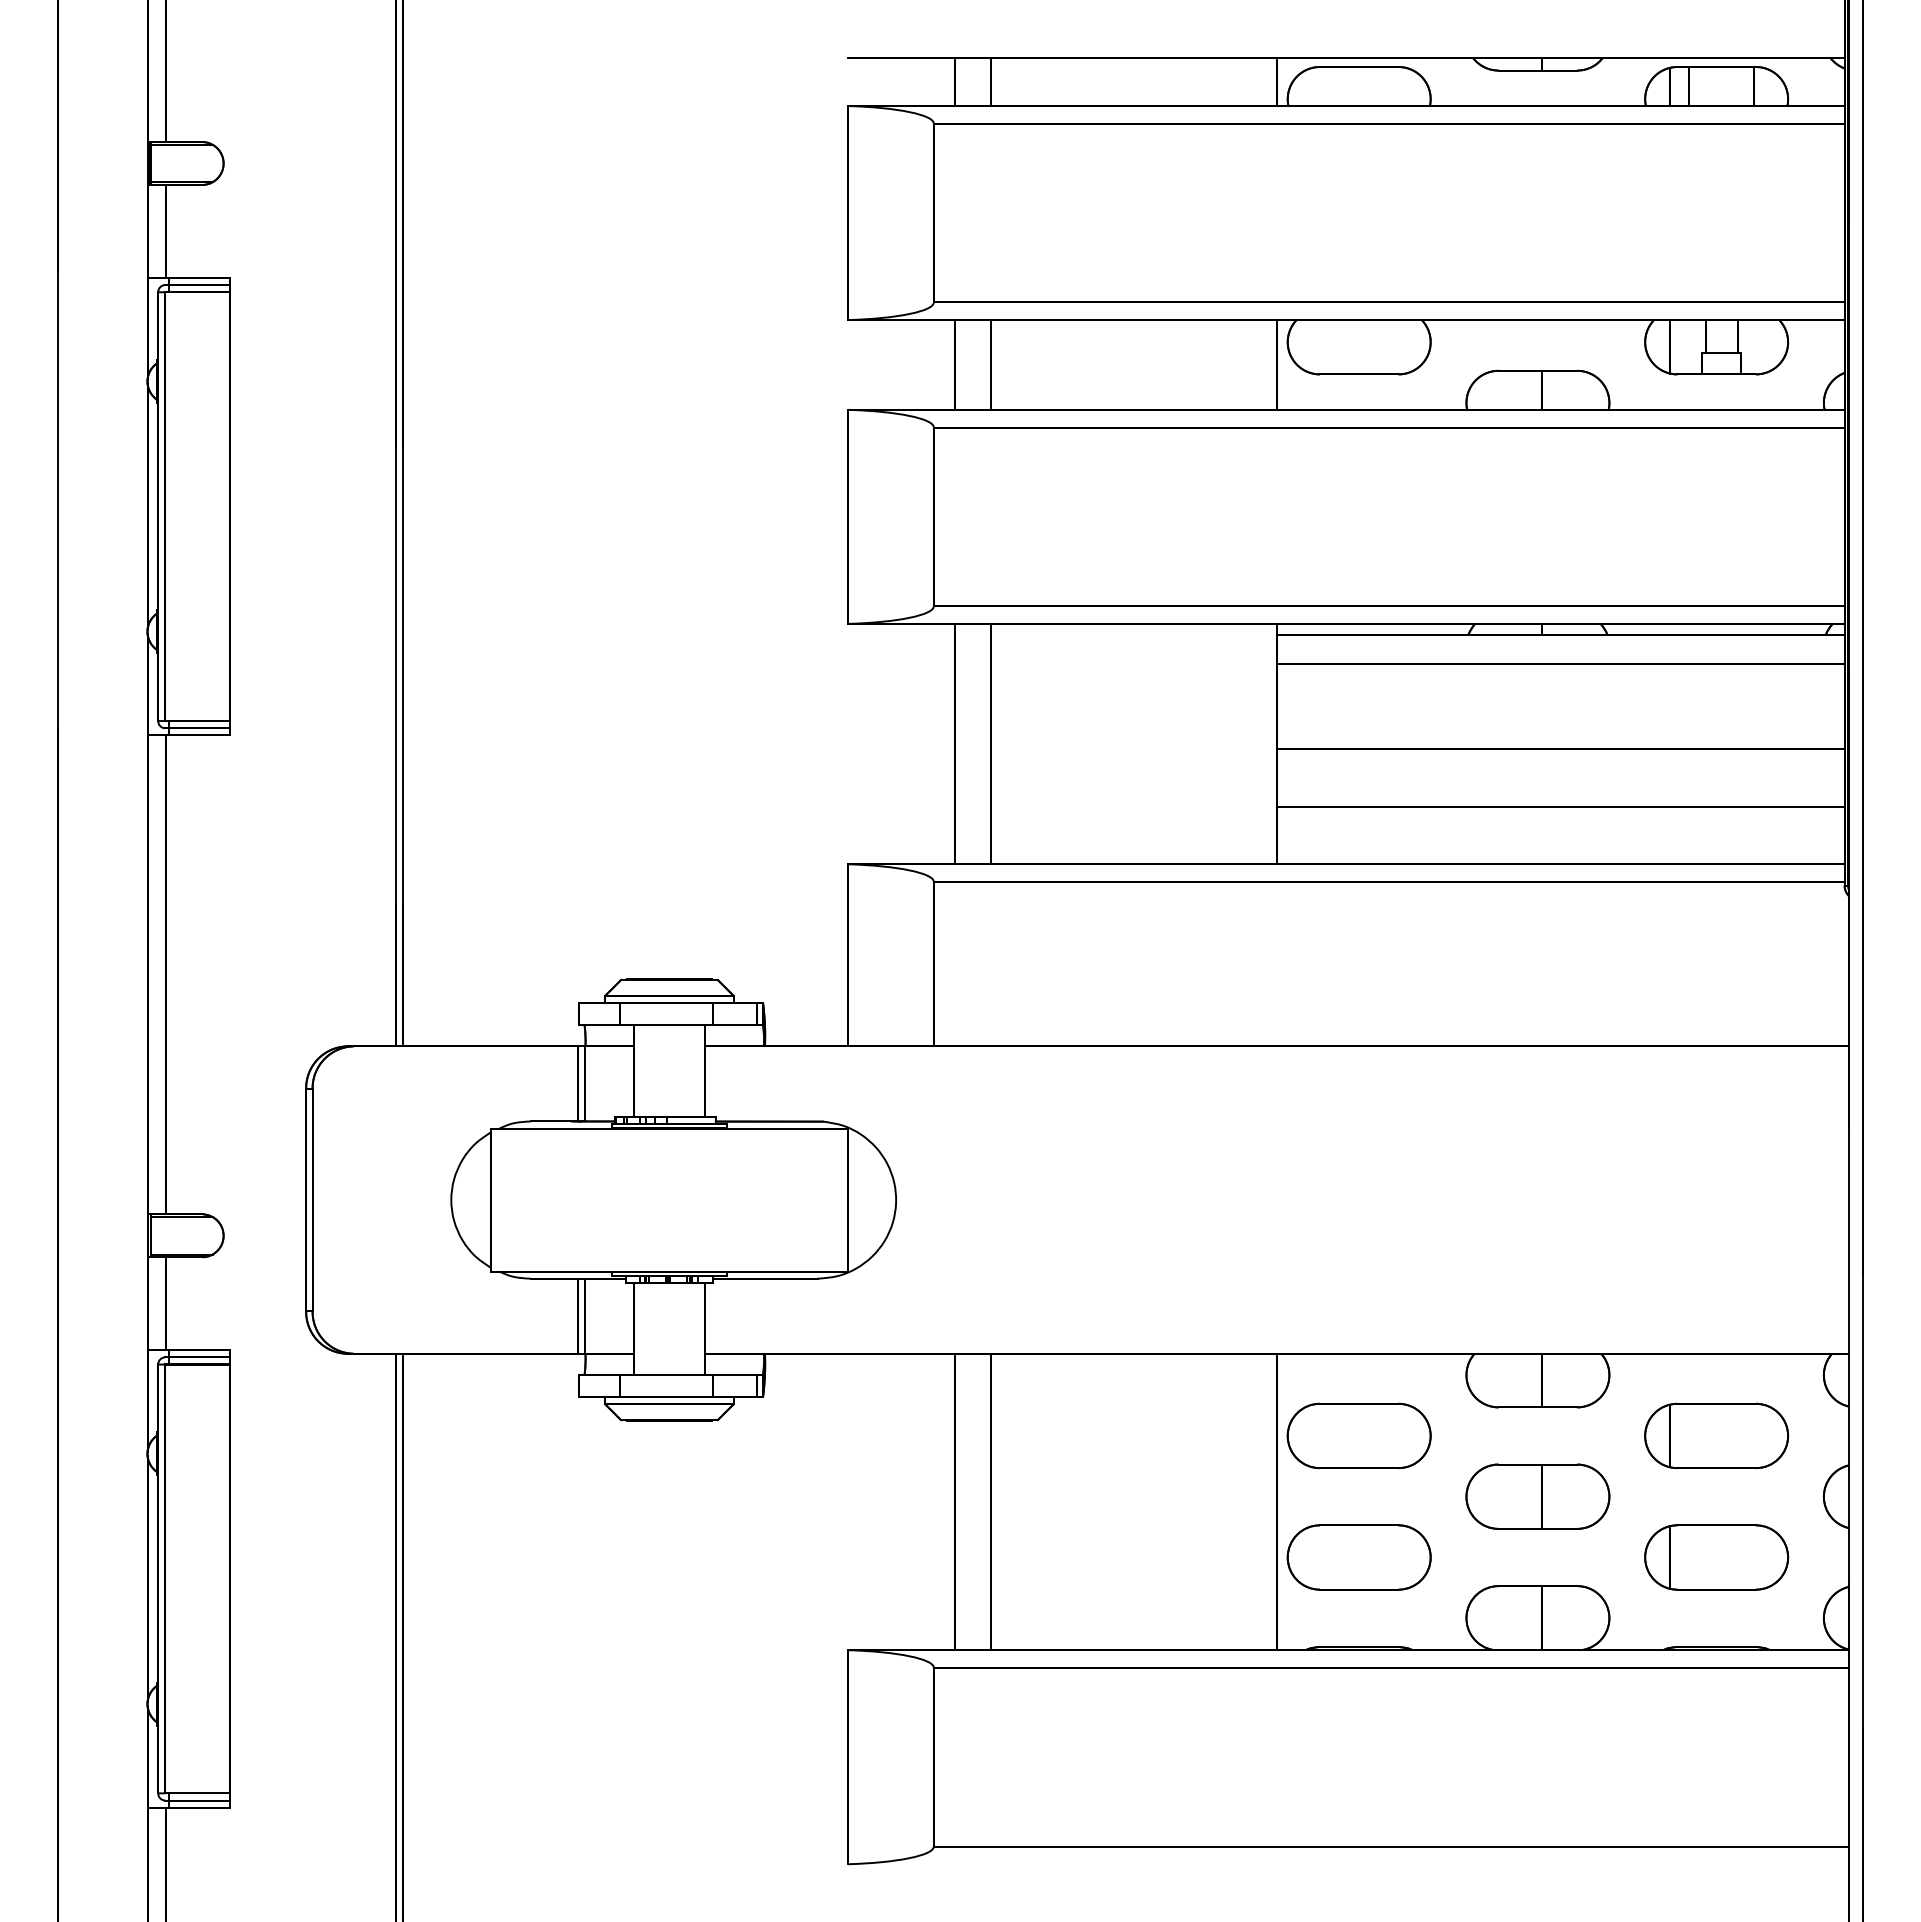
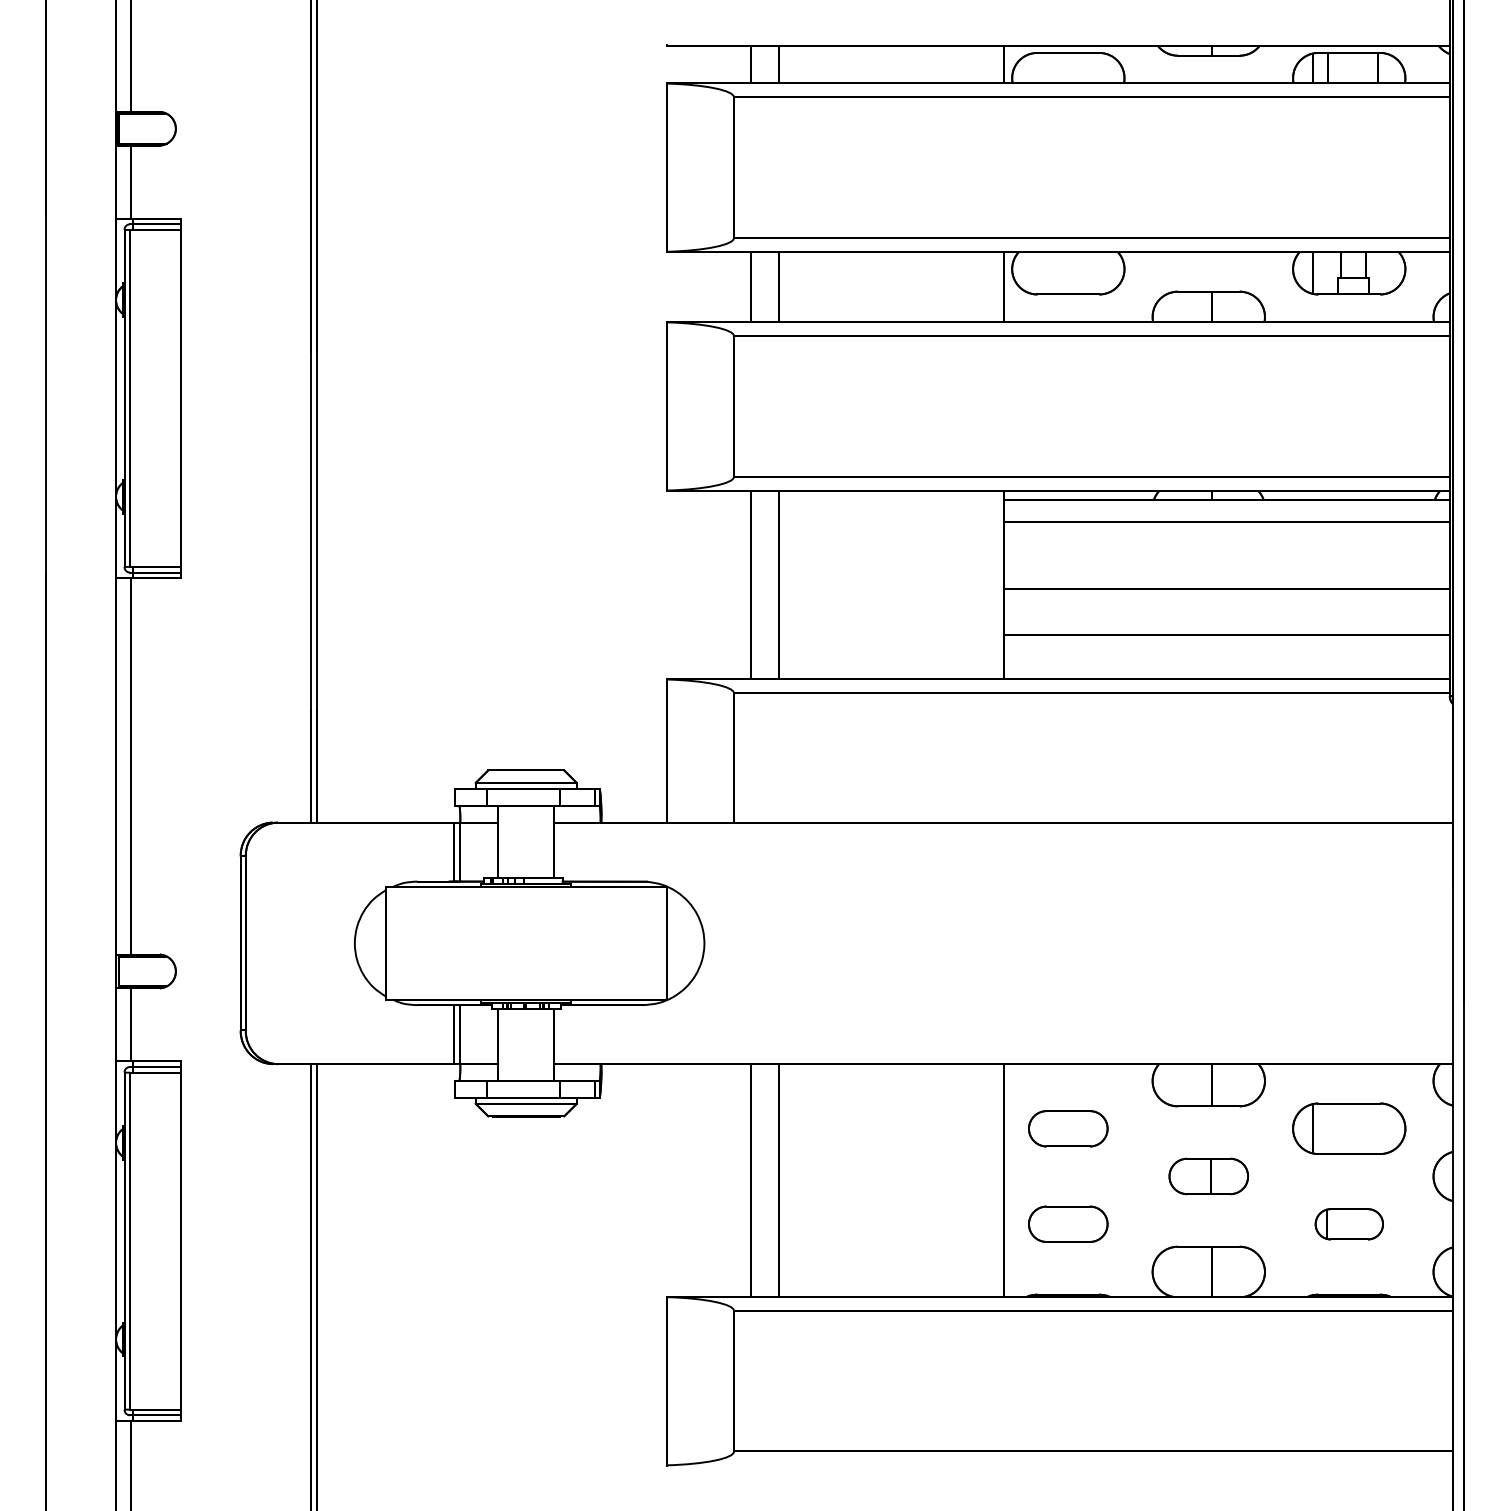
part: (1358, 1435) -> (1067, 1128), size x0.7
part: (1537, 1496) -> (1208, 1176), size x0.7
part: (1358, 1557) -> (1067, 1224), size x0.7
part: (1716, 1557) -> (1349, 1224), size x0.6

